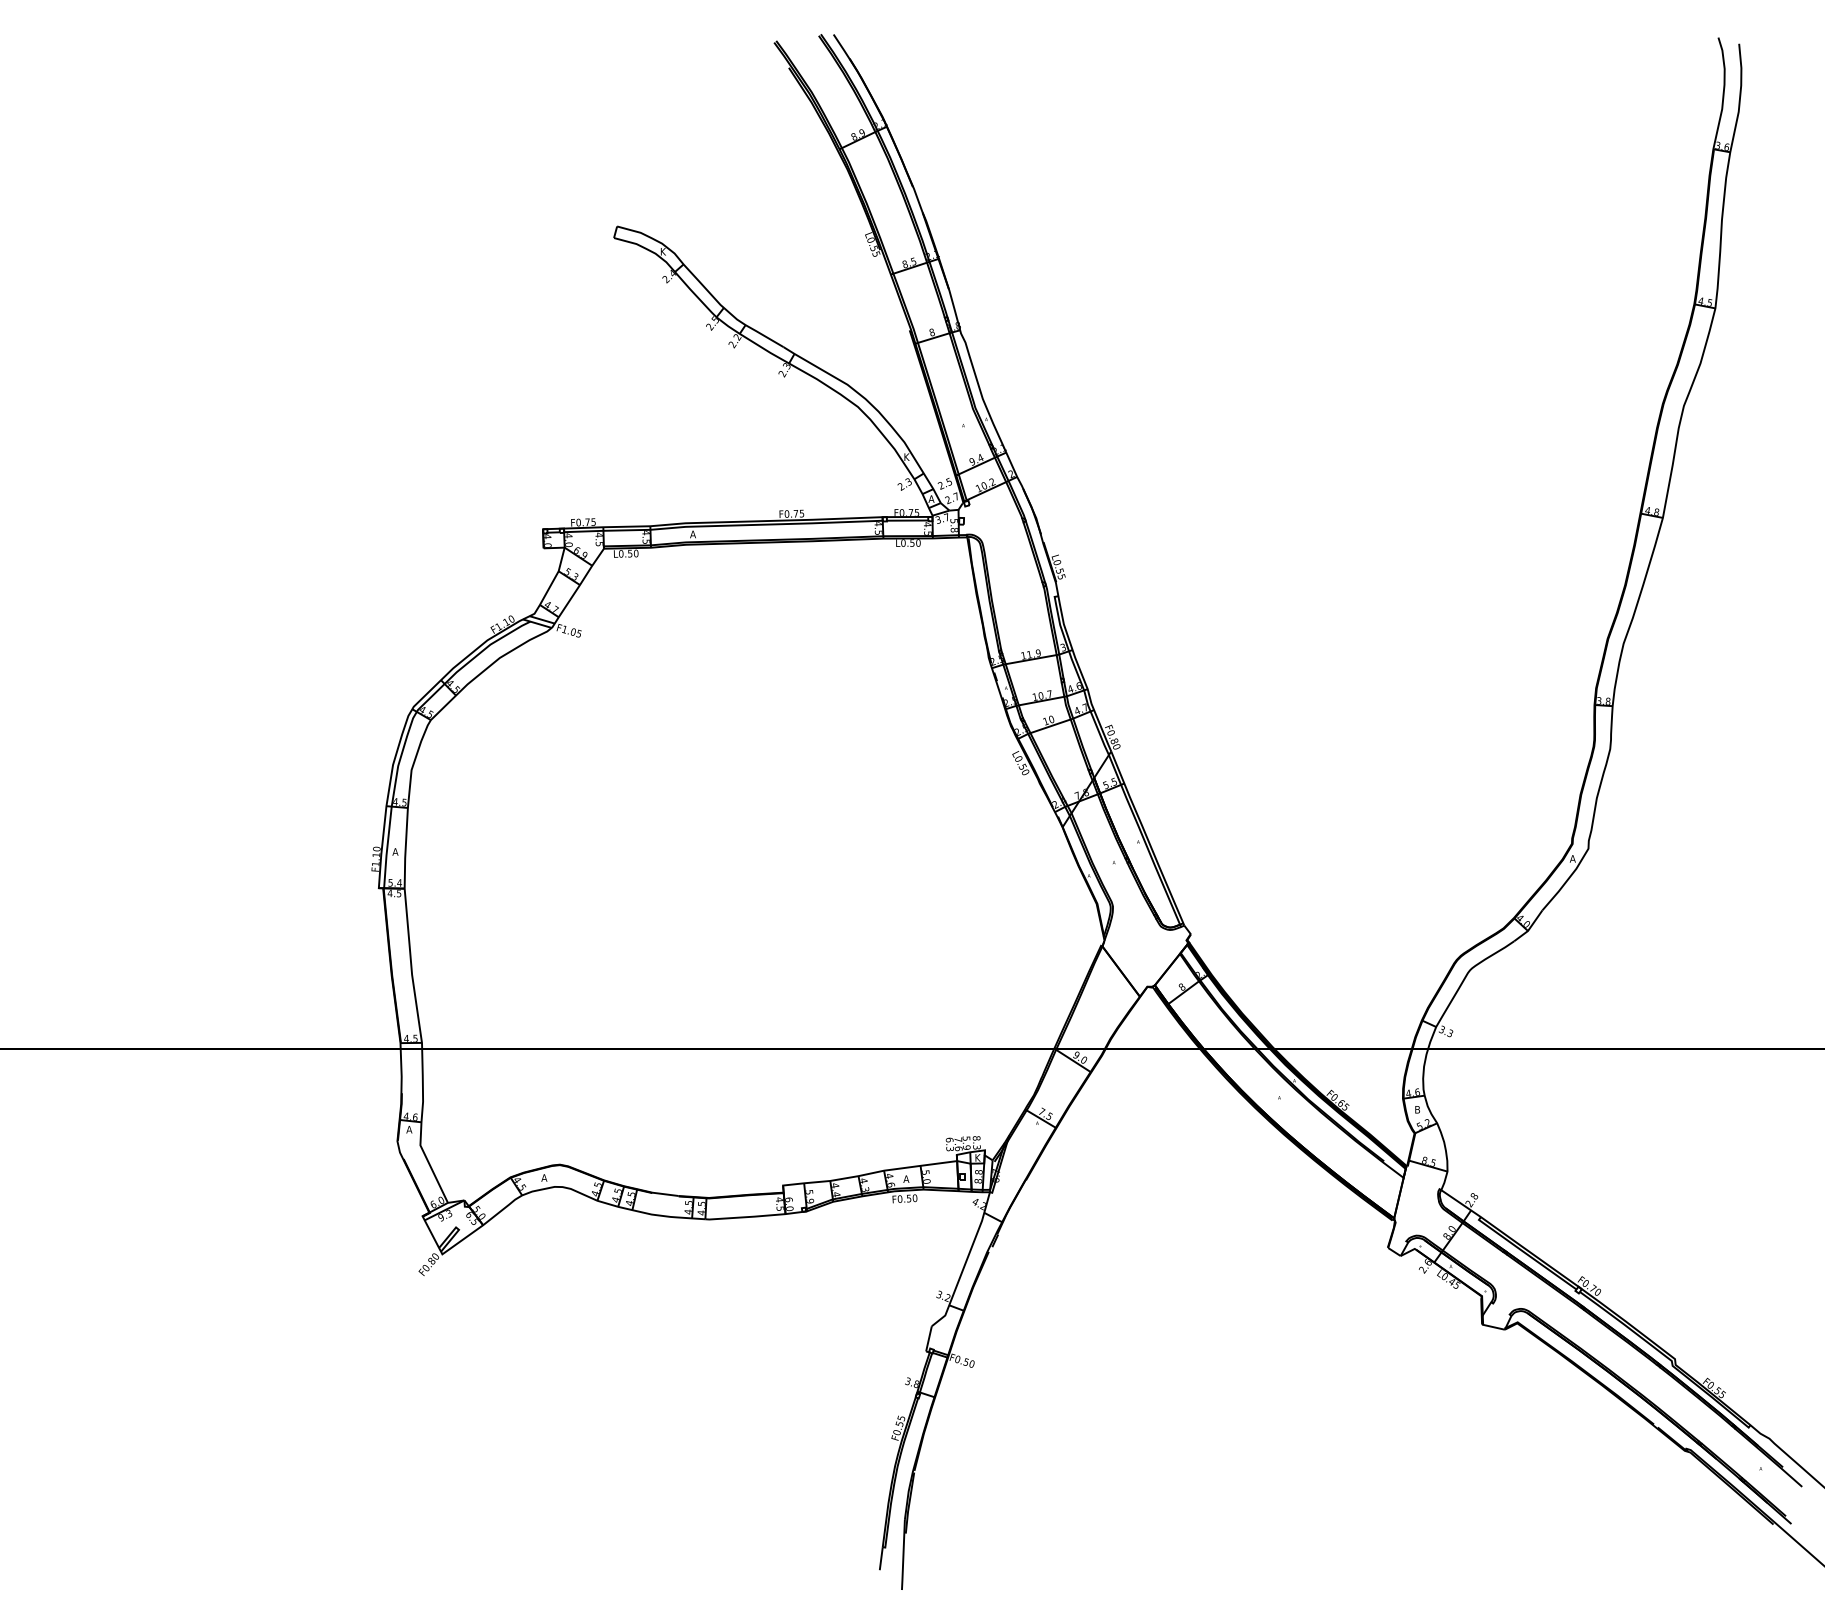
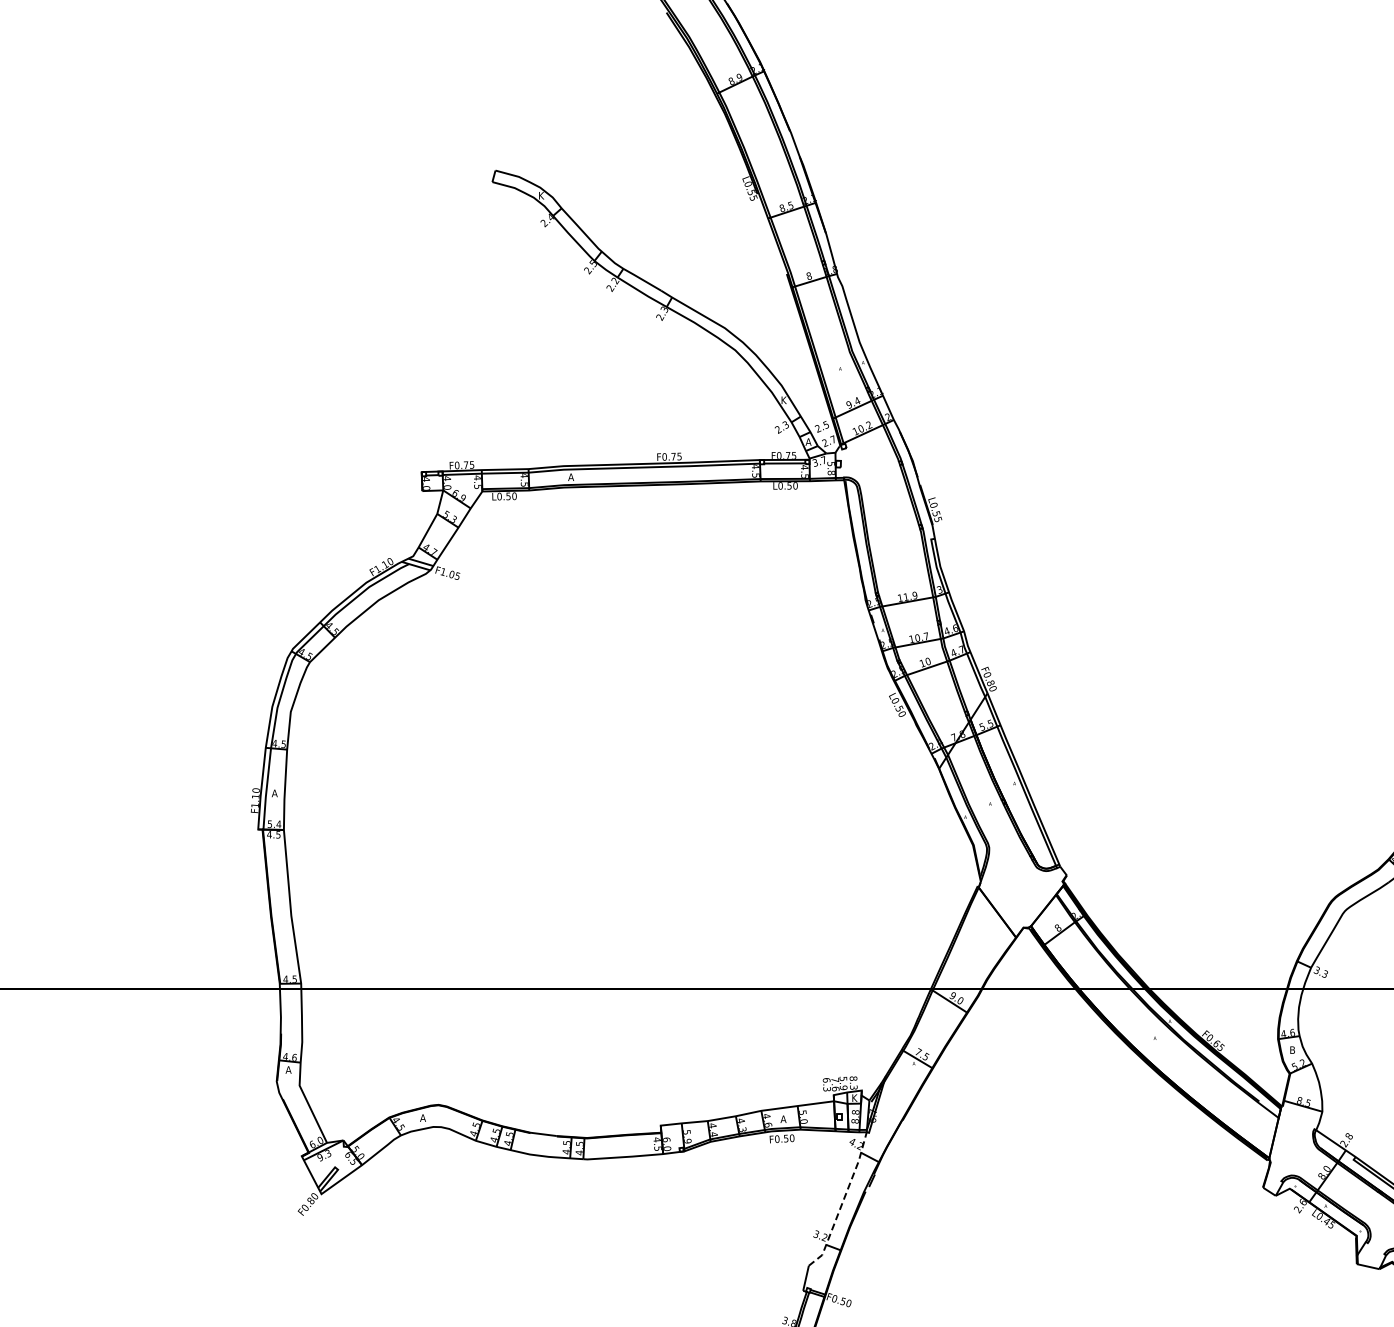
line: (965, 1262) -> (842, 1202), solid -> dashed

